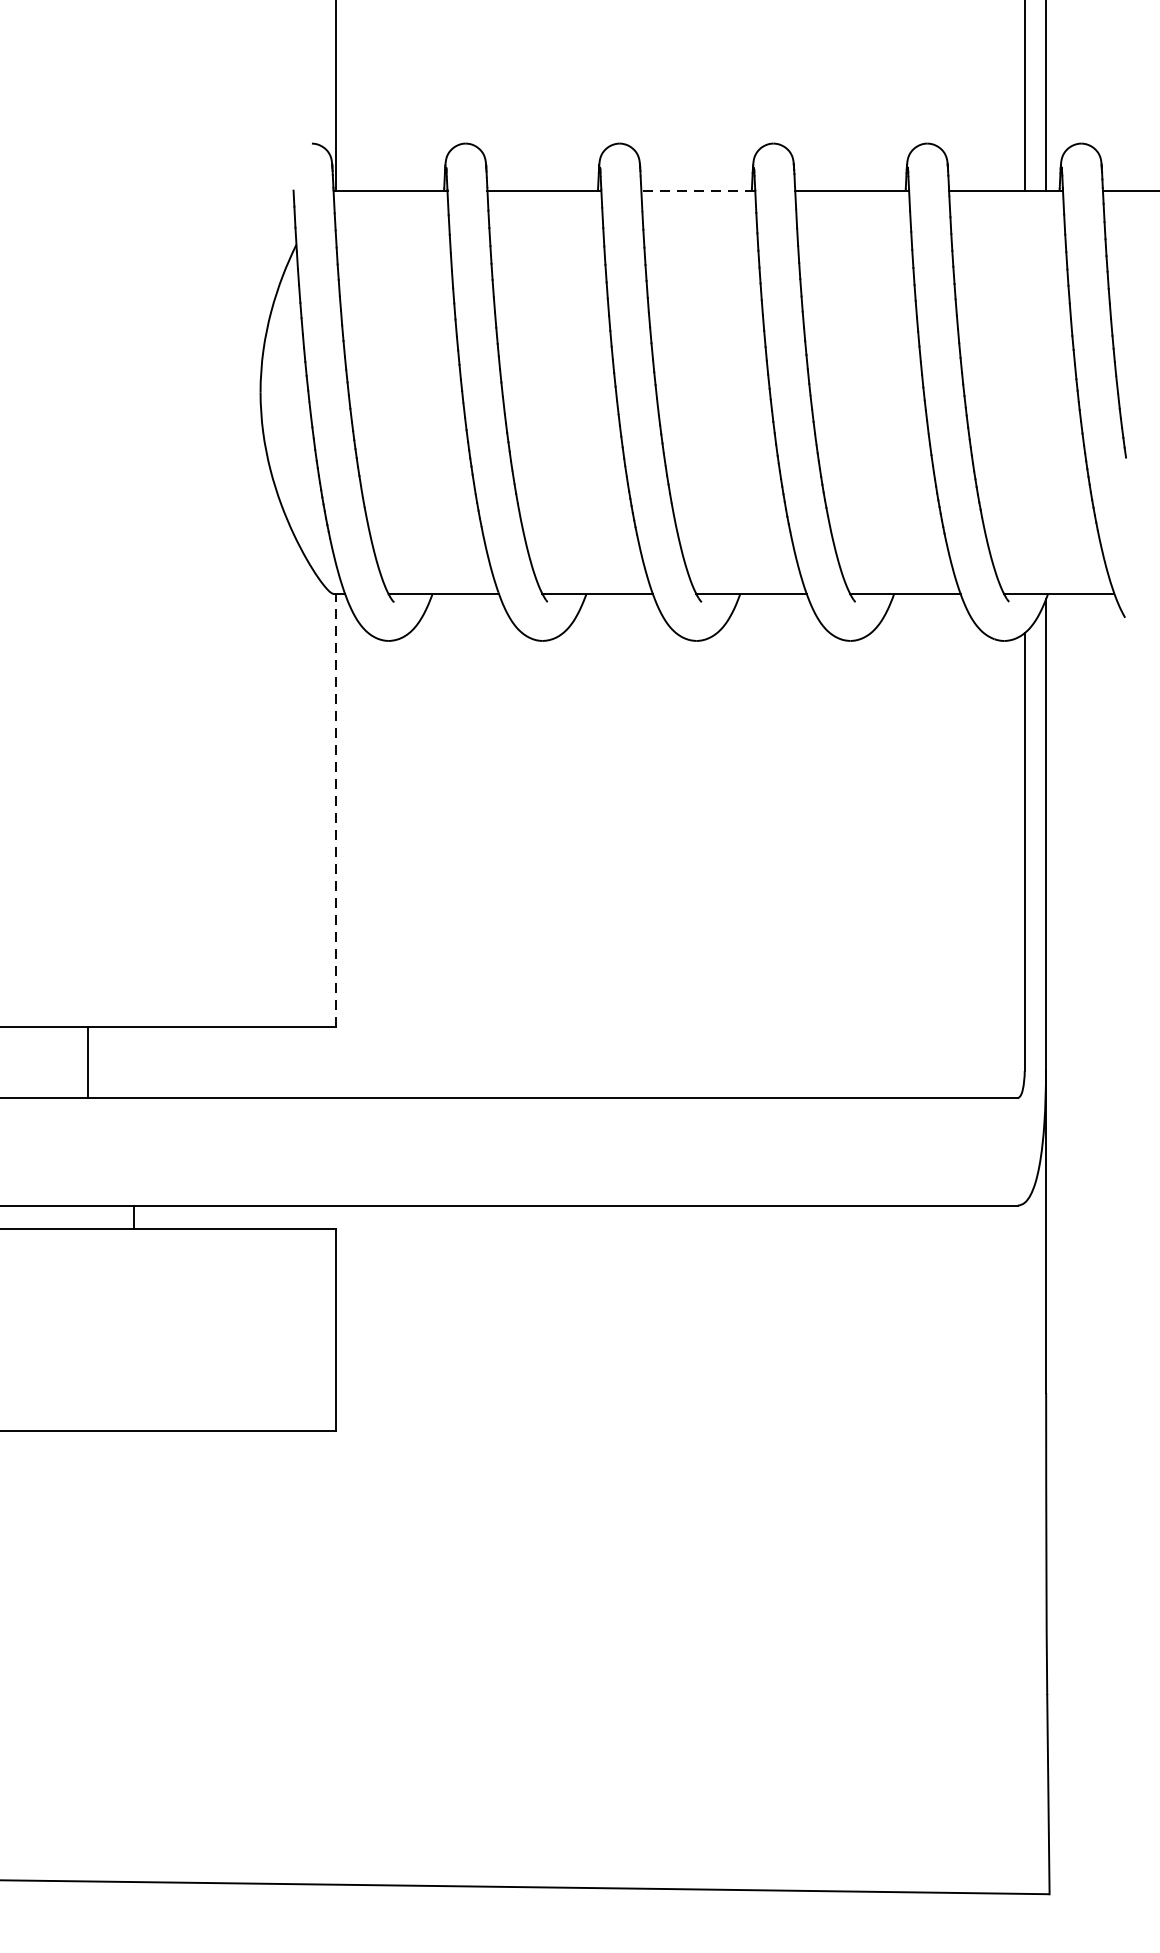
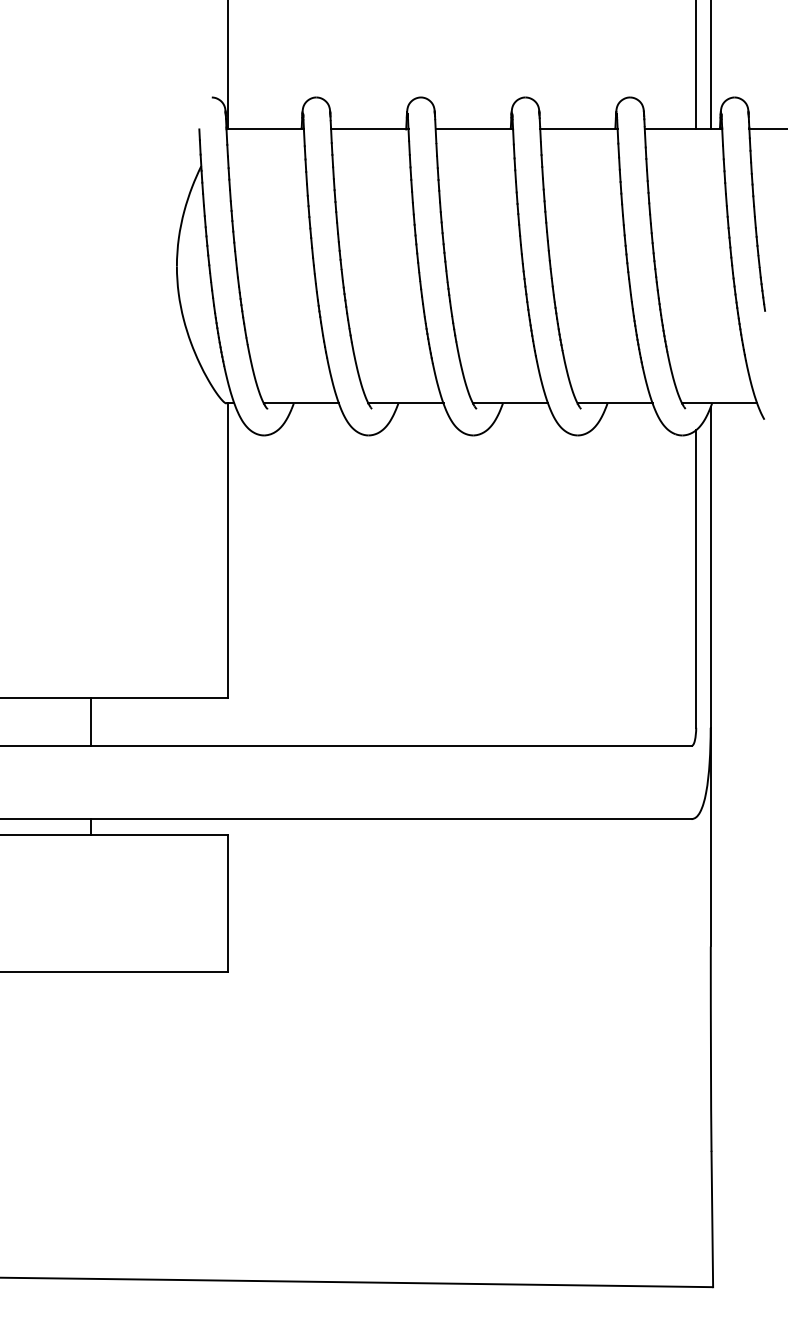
line: (698, 190) -> (474, 129), dashed -> solid
line: (334, 810) -> (227, 550), dashed -> solid
line: (87, 1063) -> (90, 722), moved

